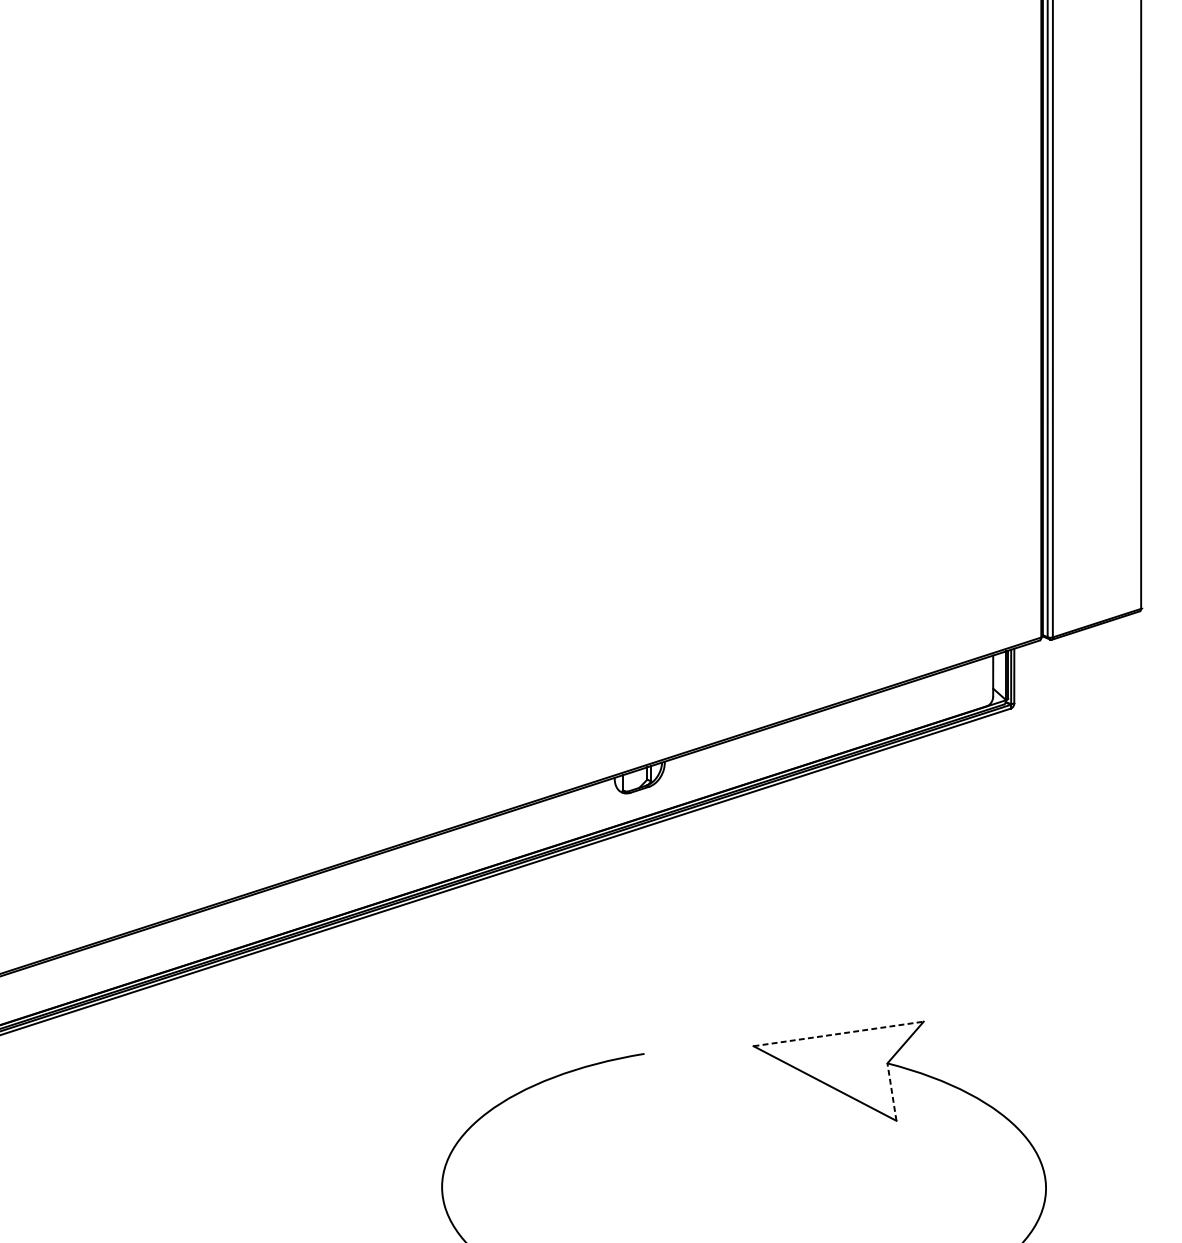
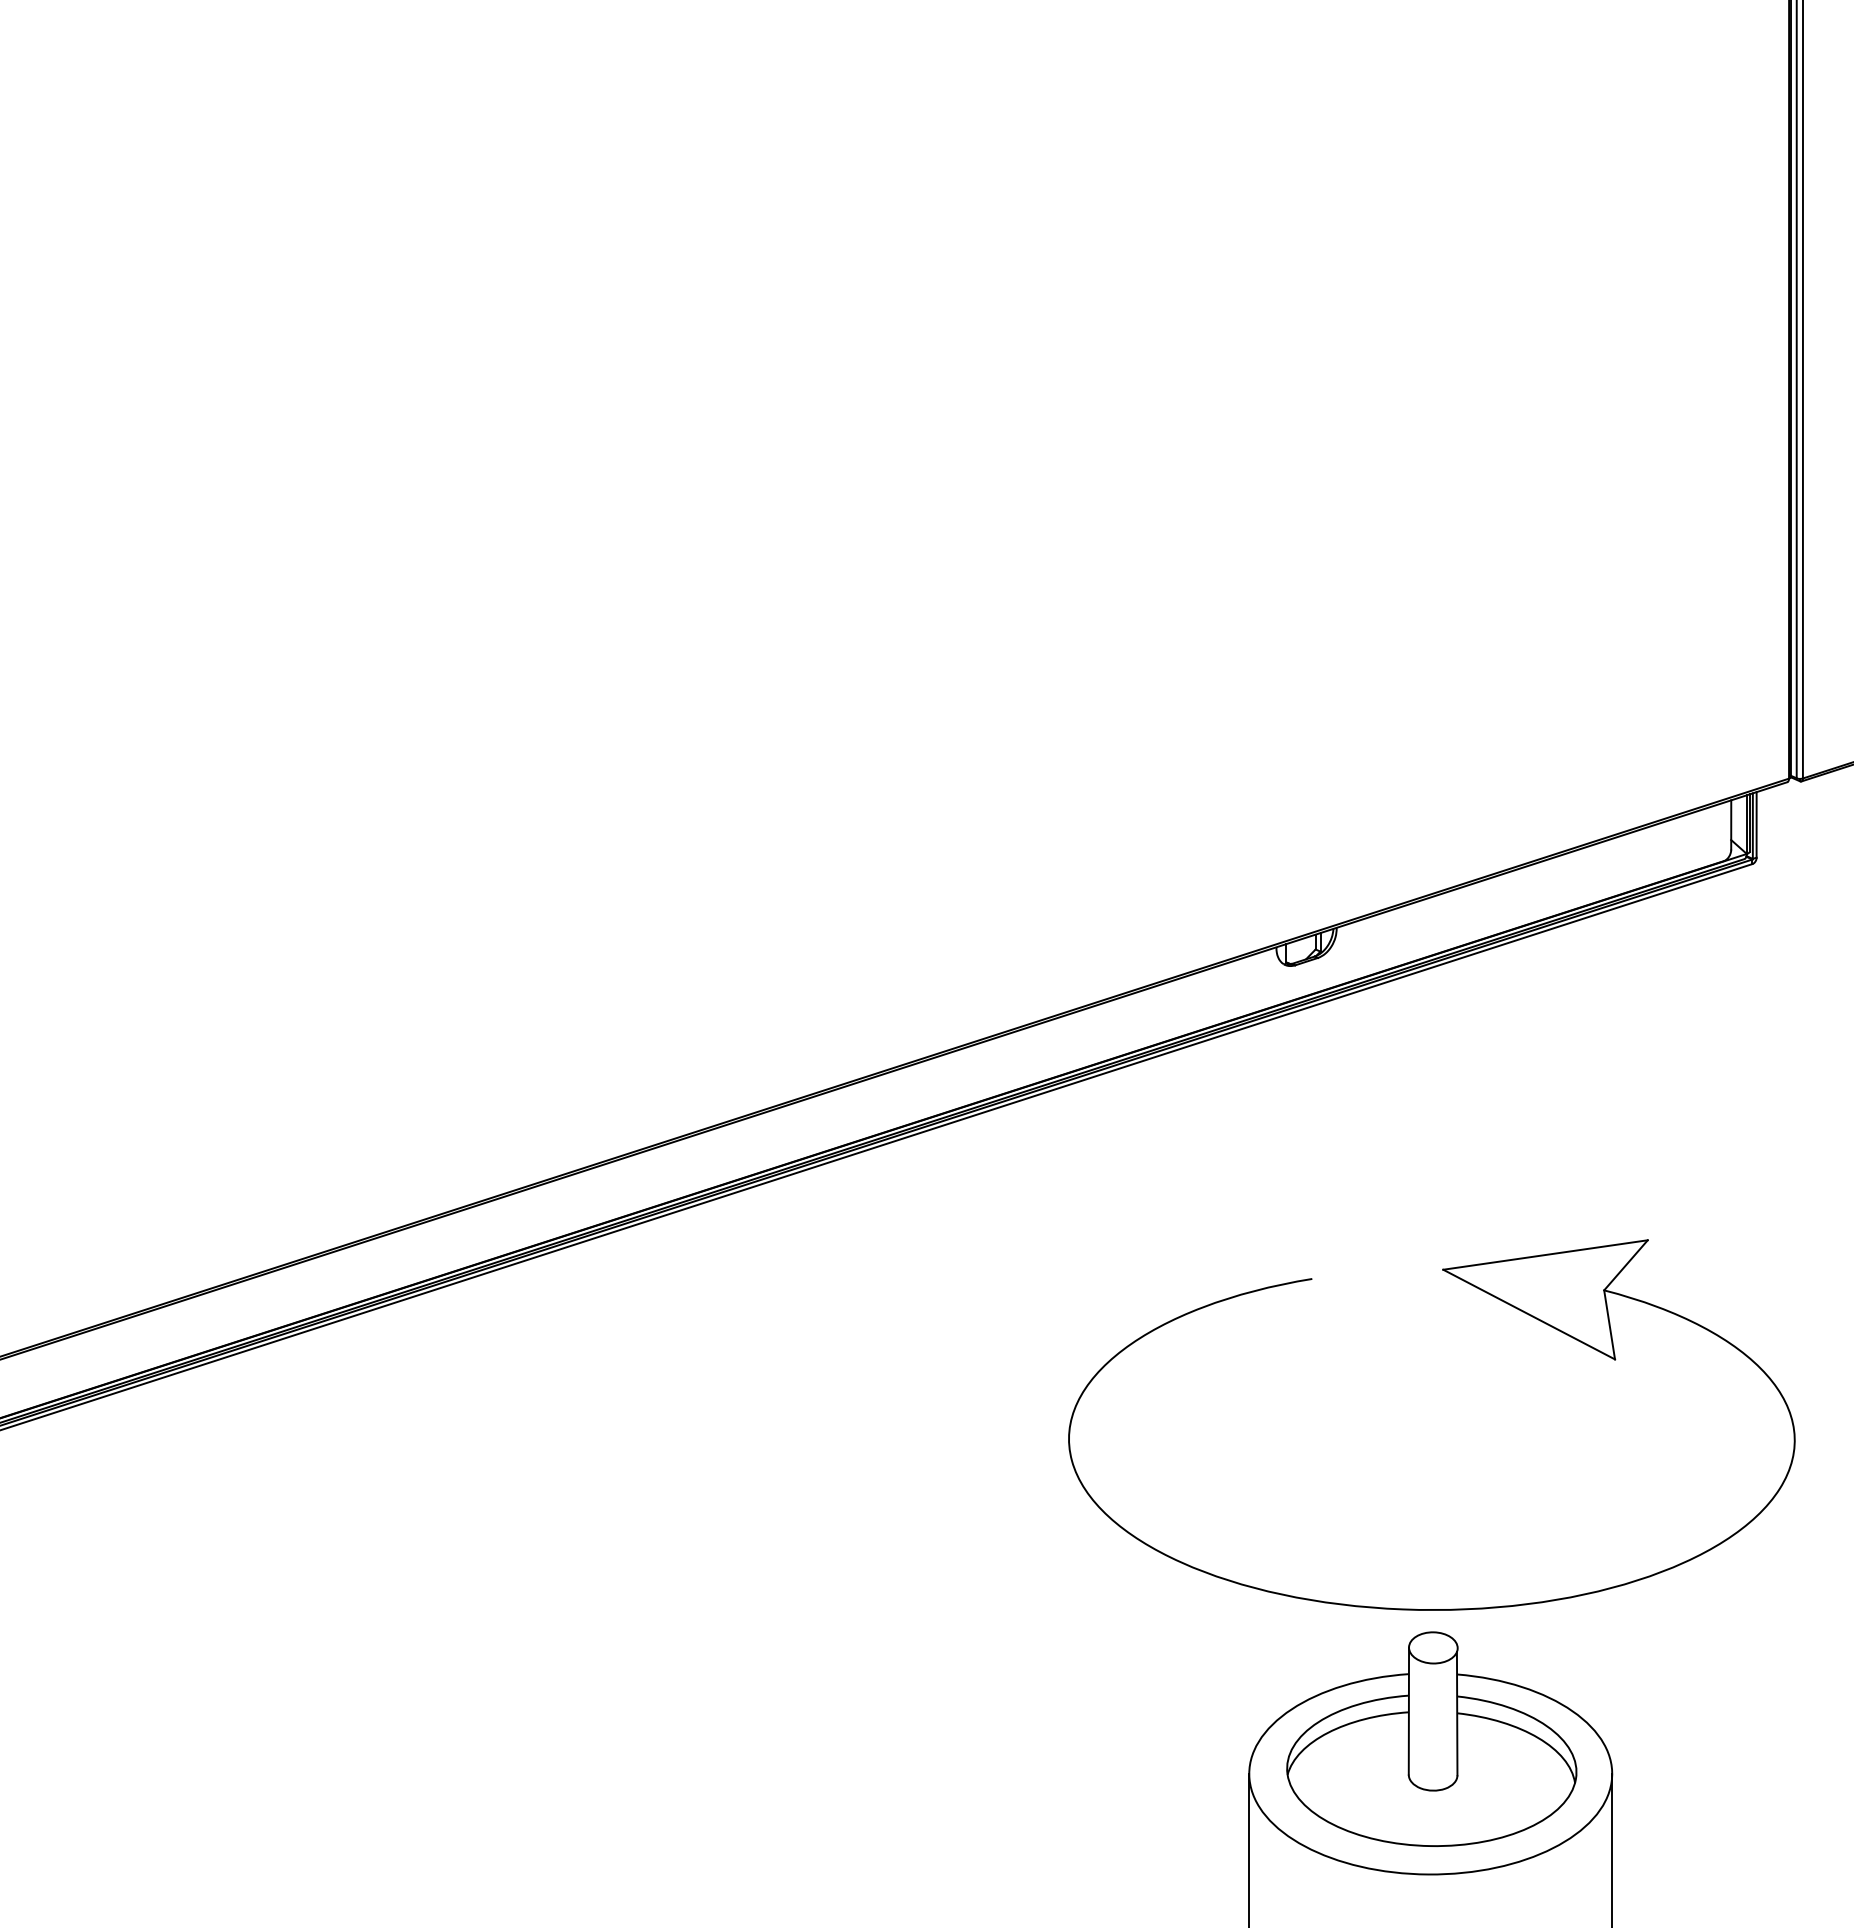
line: (839, 1033) -> (1546, 1254), dashed -> solid
line: (891, 1091) -> (1609, 1324), dashed -> solid

